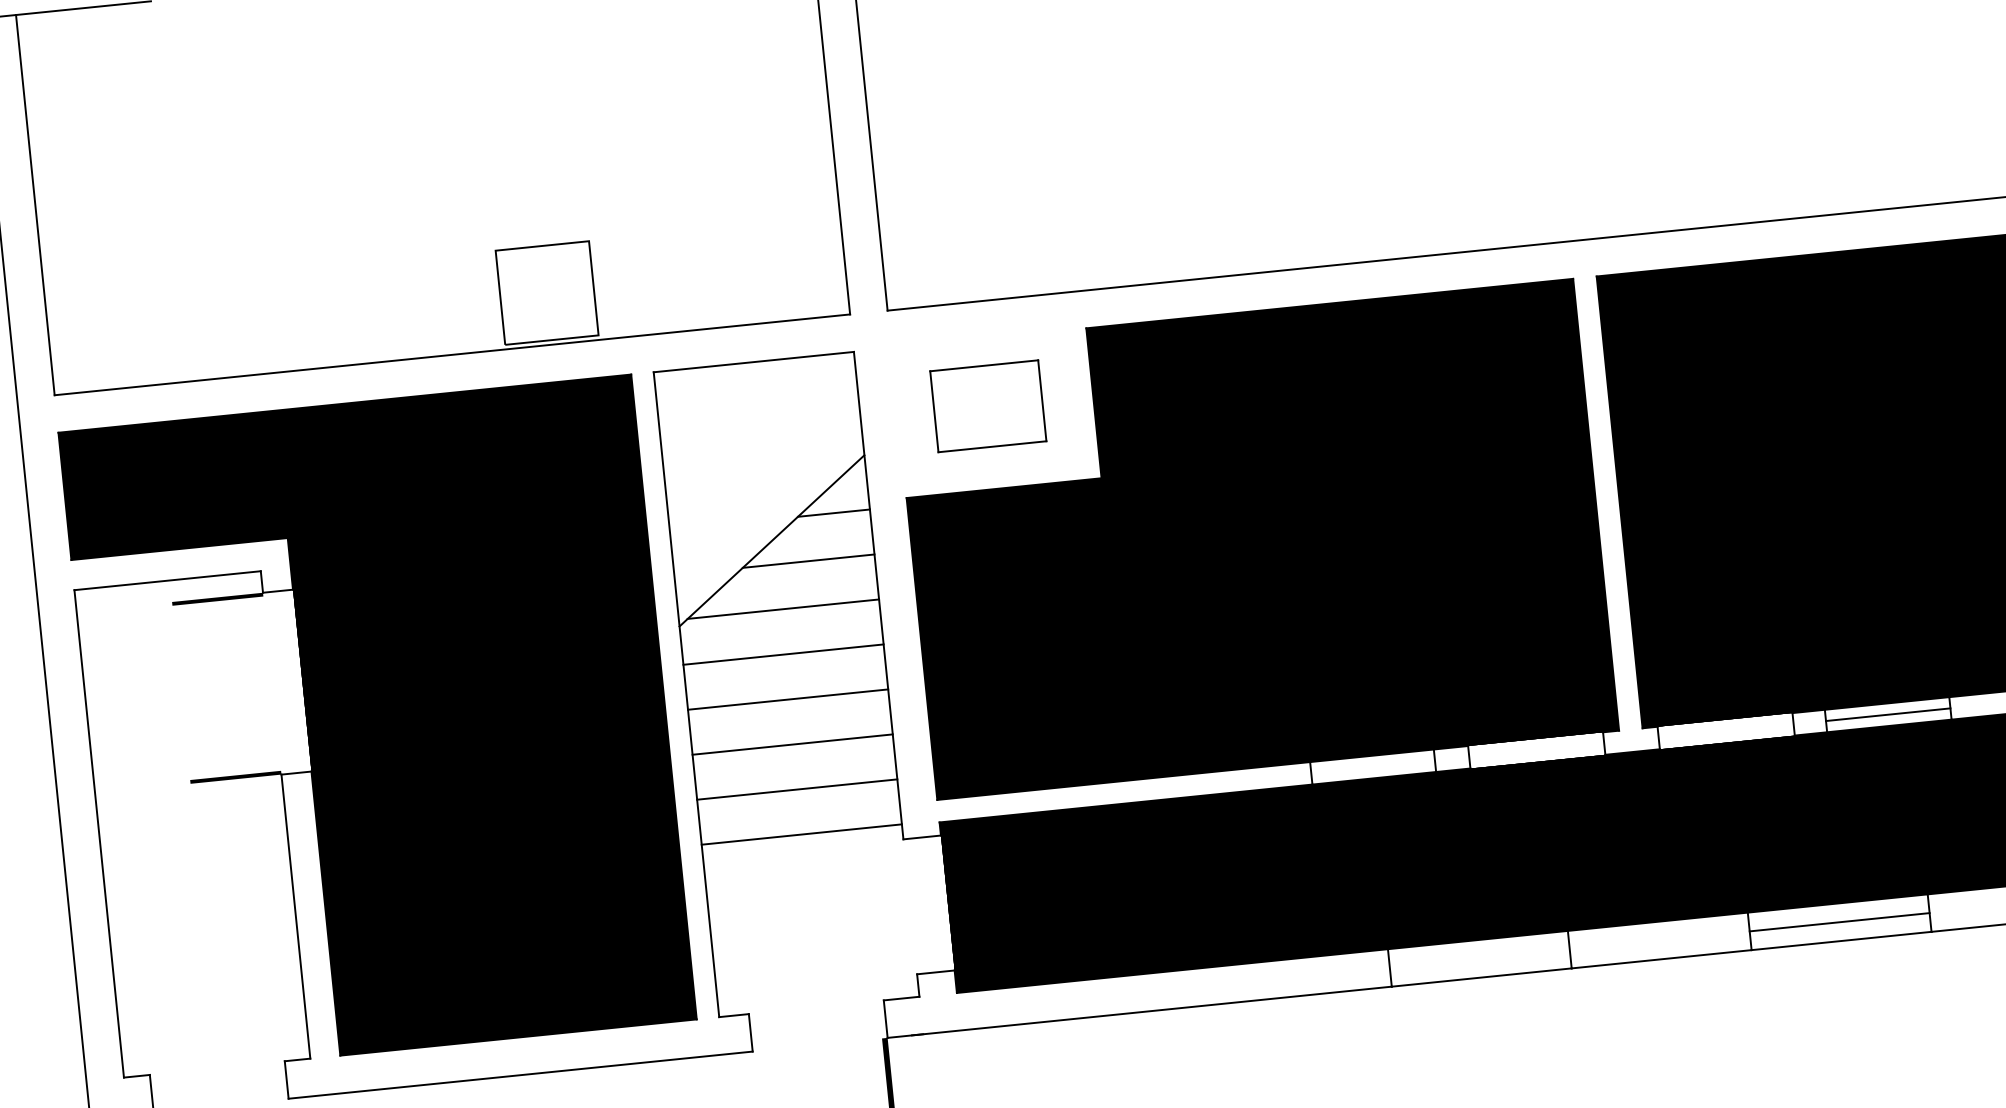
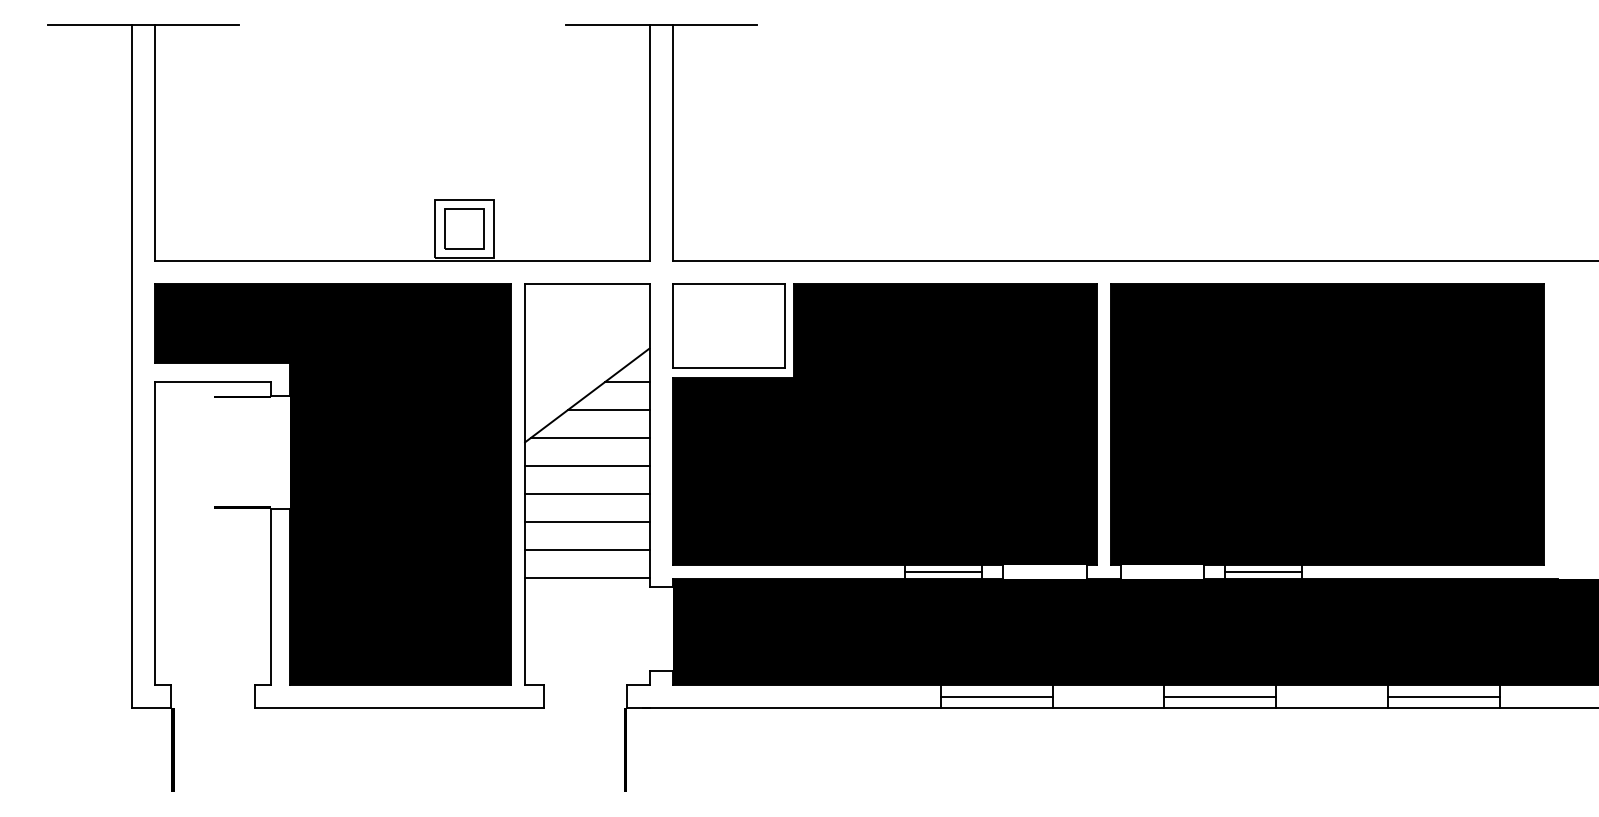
part: (547, 292) -> (464, 228), added
part: (987, 405) -> (728, 325), size x1.67
line: (1372, 767) -> (942, 572), added
line: (1479, 958) -> (996, 696), added

